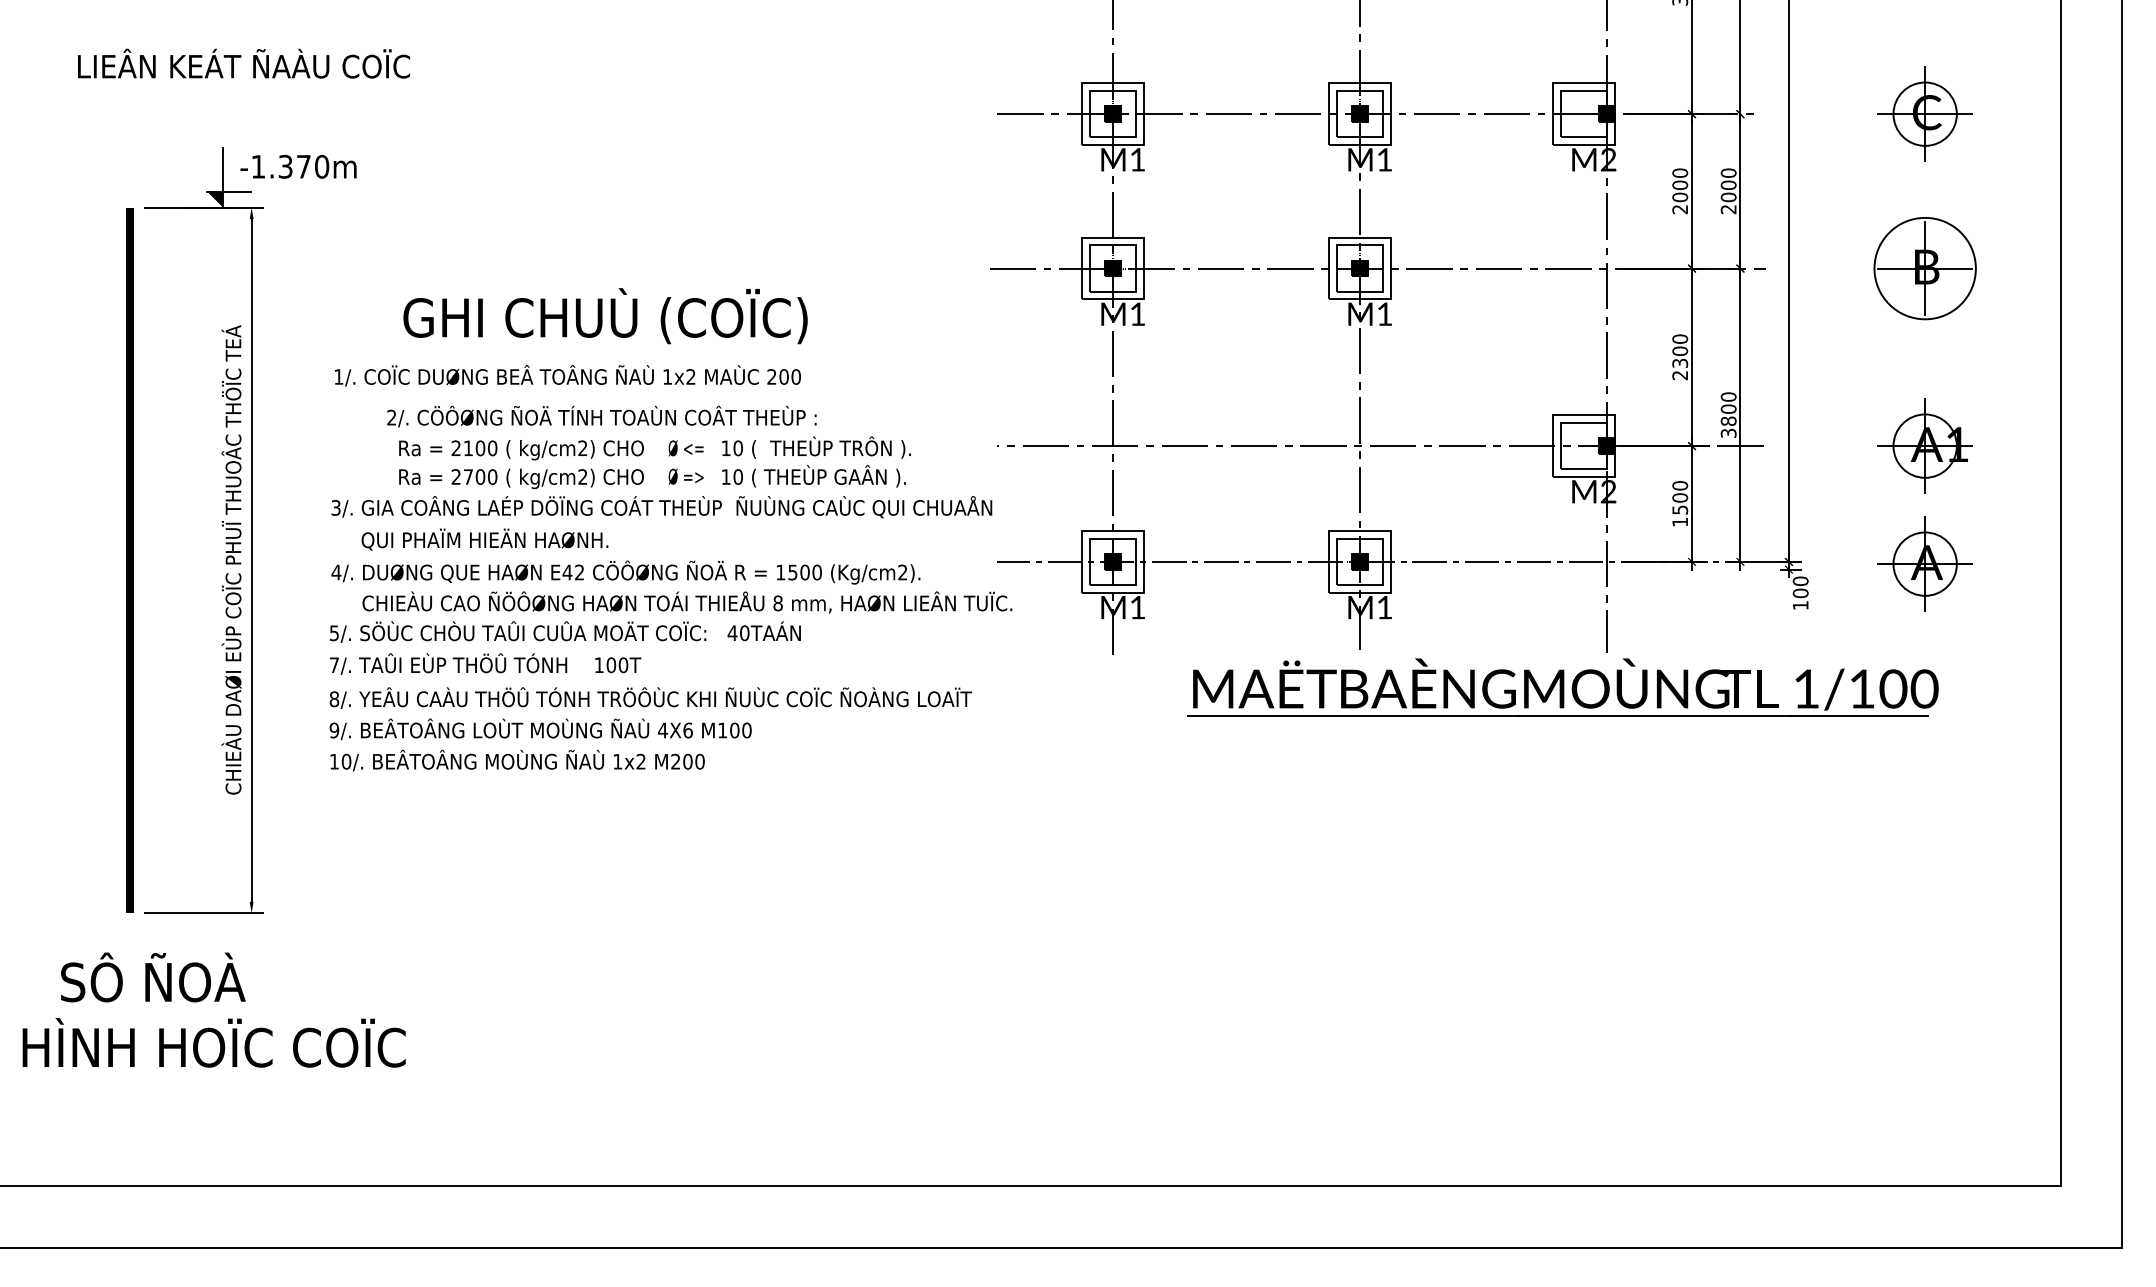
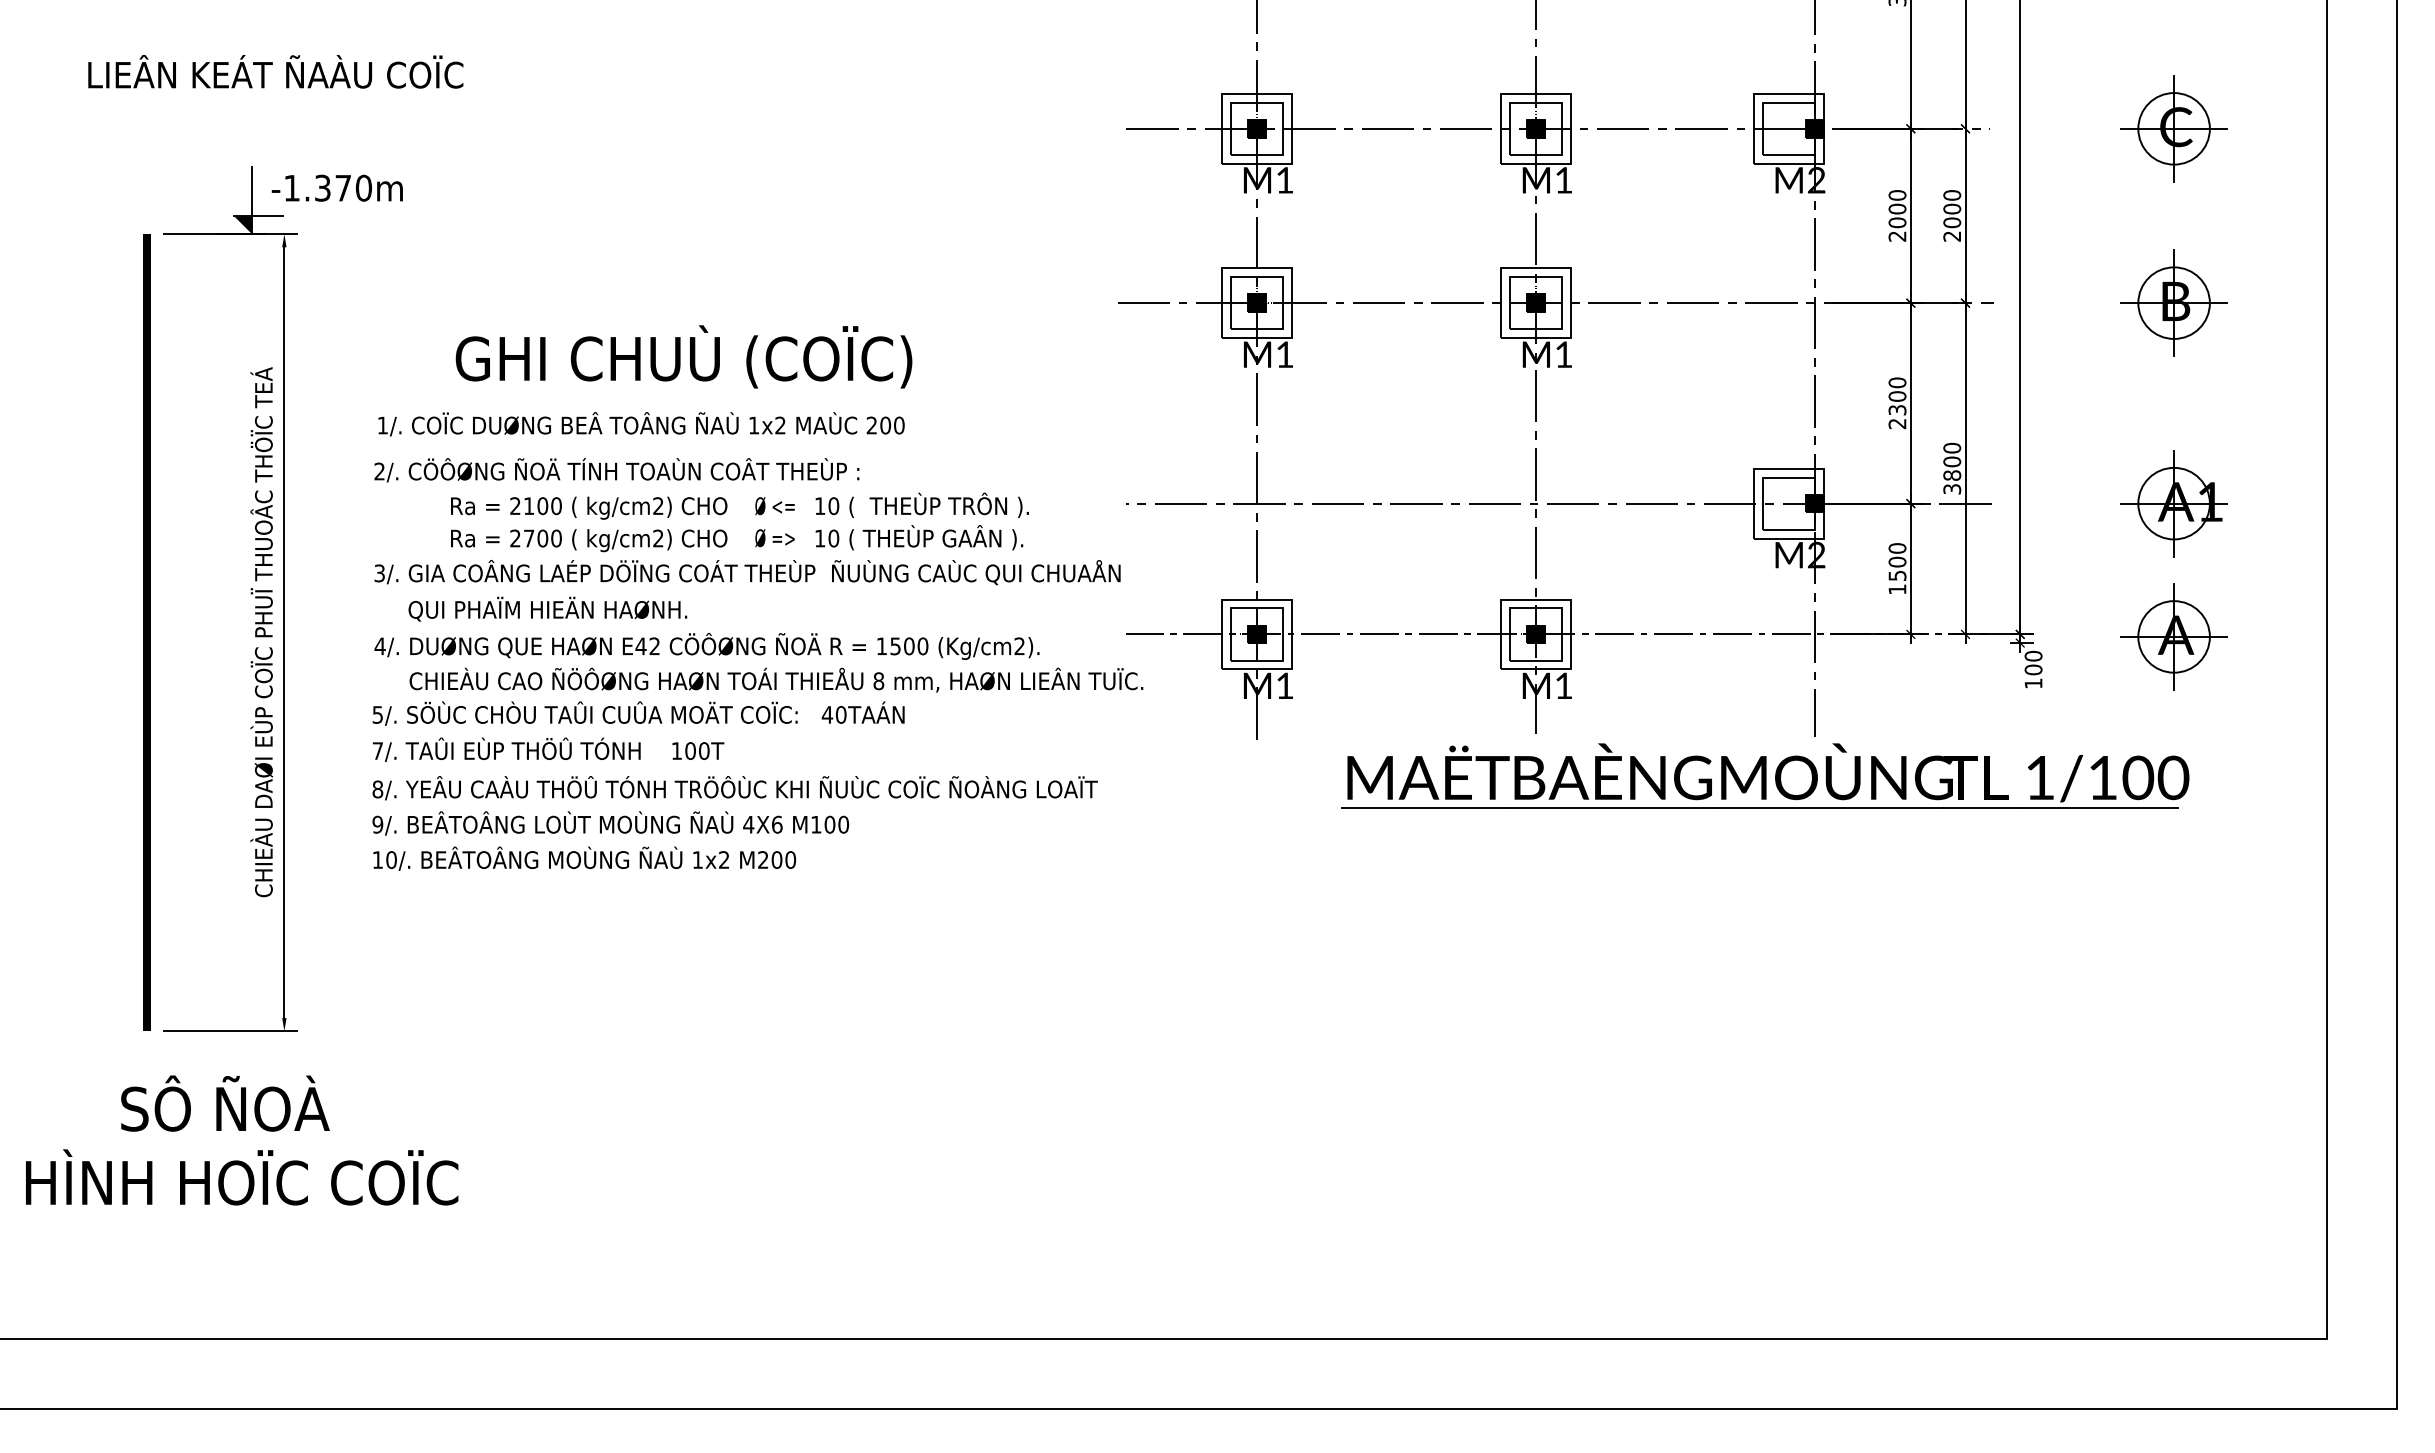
circle: (1924, 268) -> (2173, 302), size x0.62
text: (601, 416) -> (616, 470), moved
text: (153, 977) -> (225, 1103), moved

